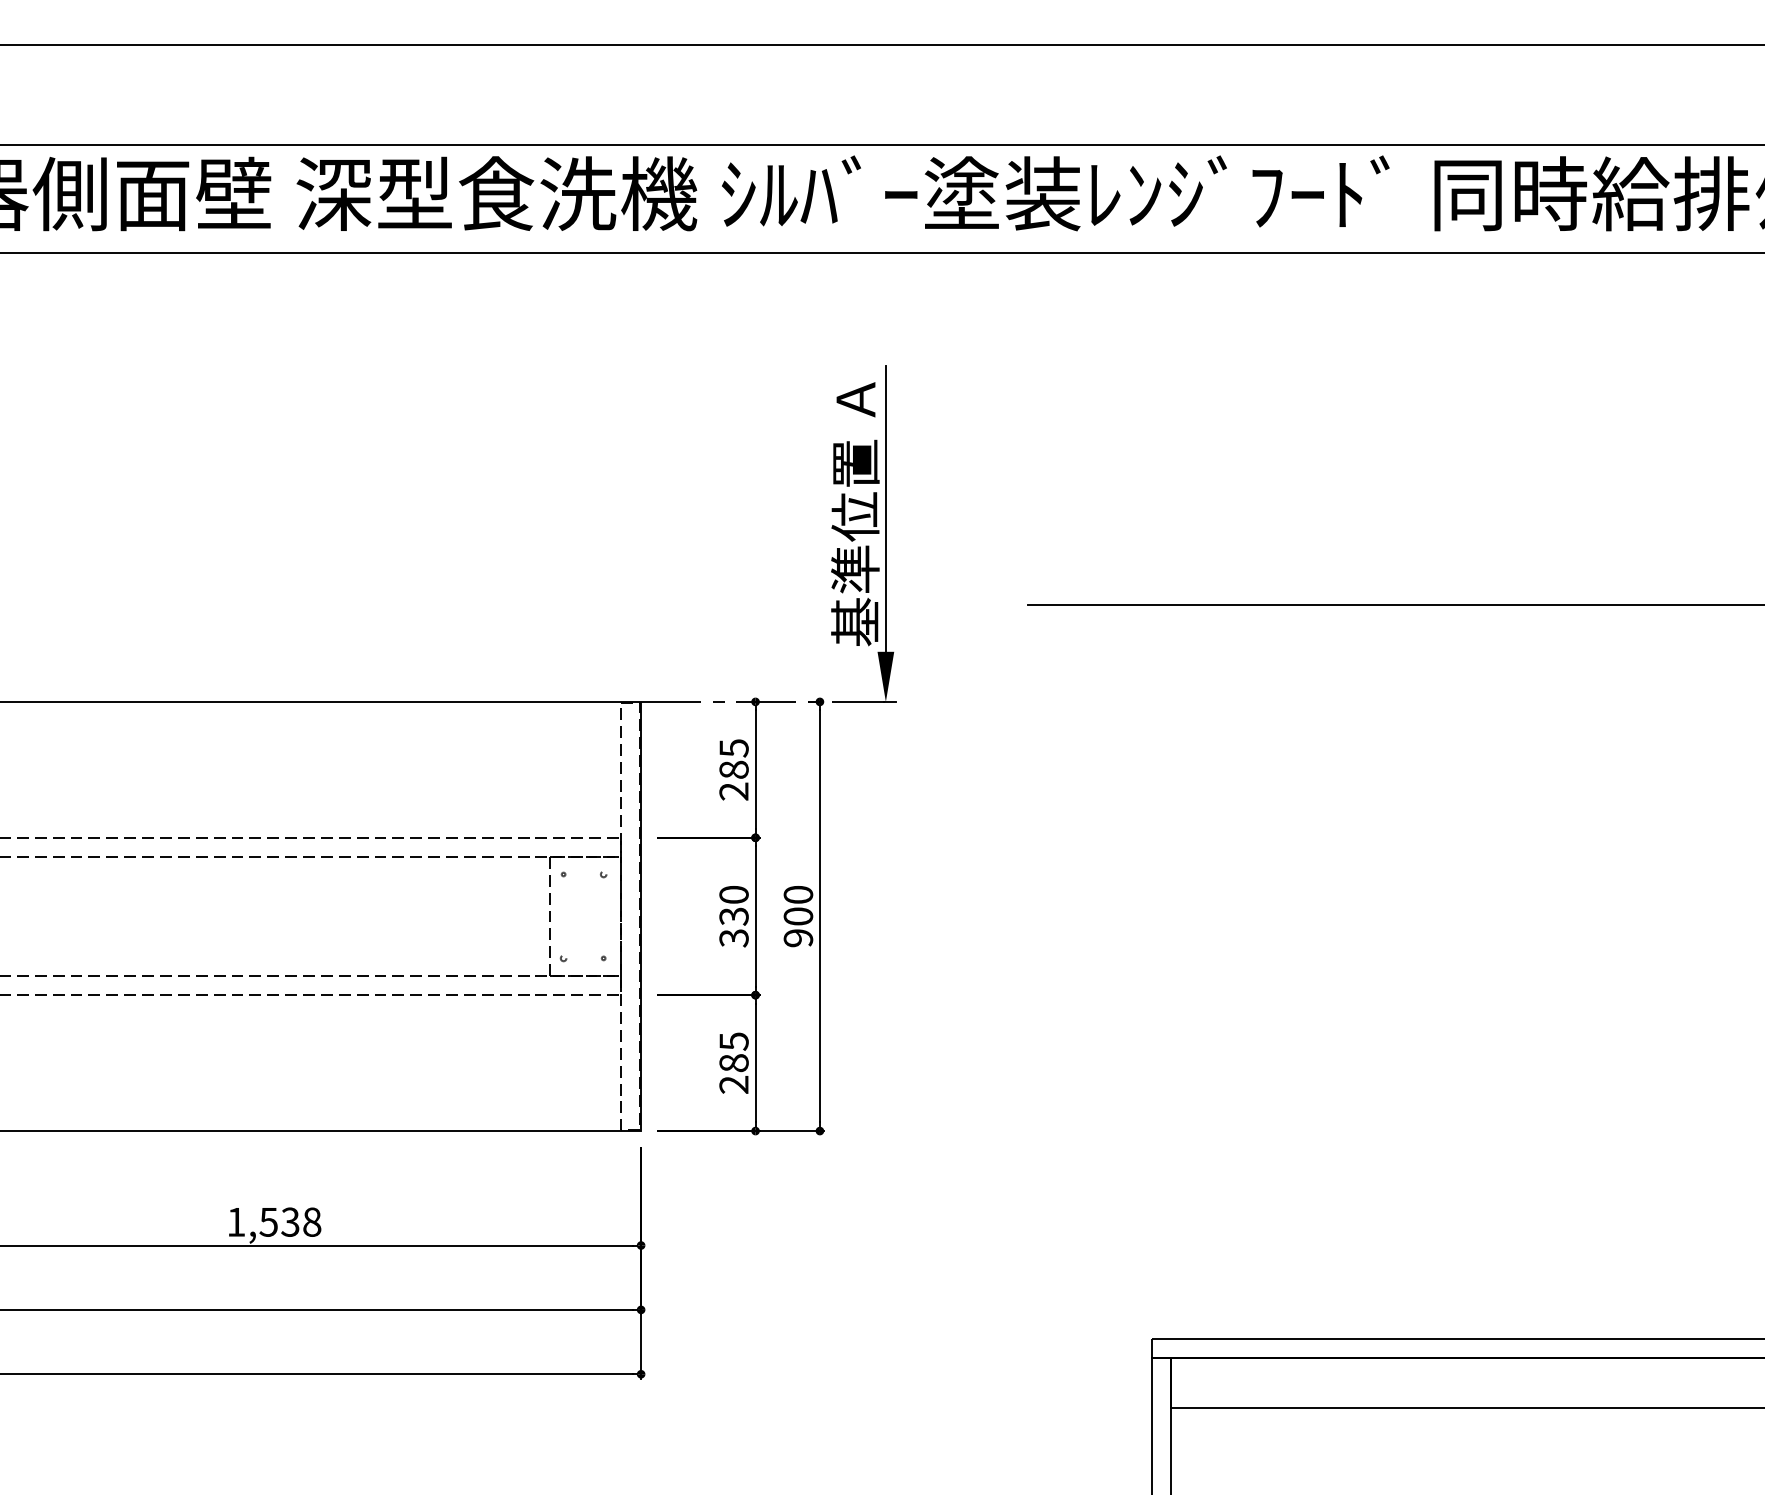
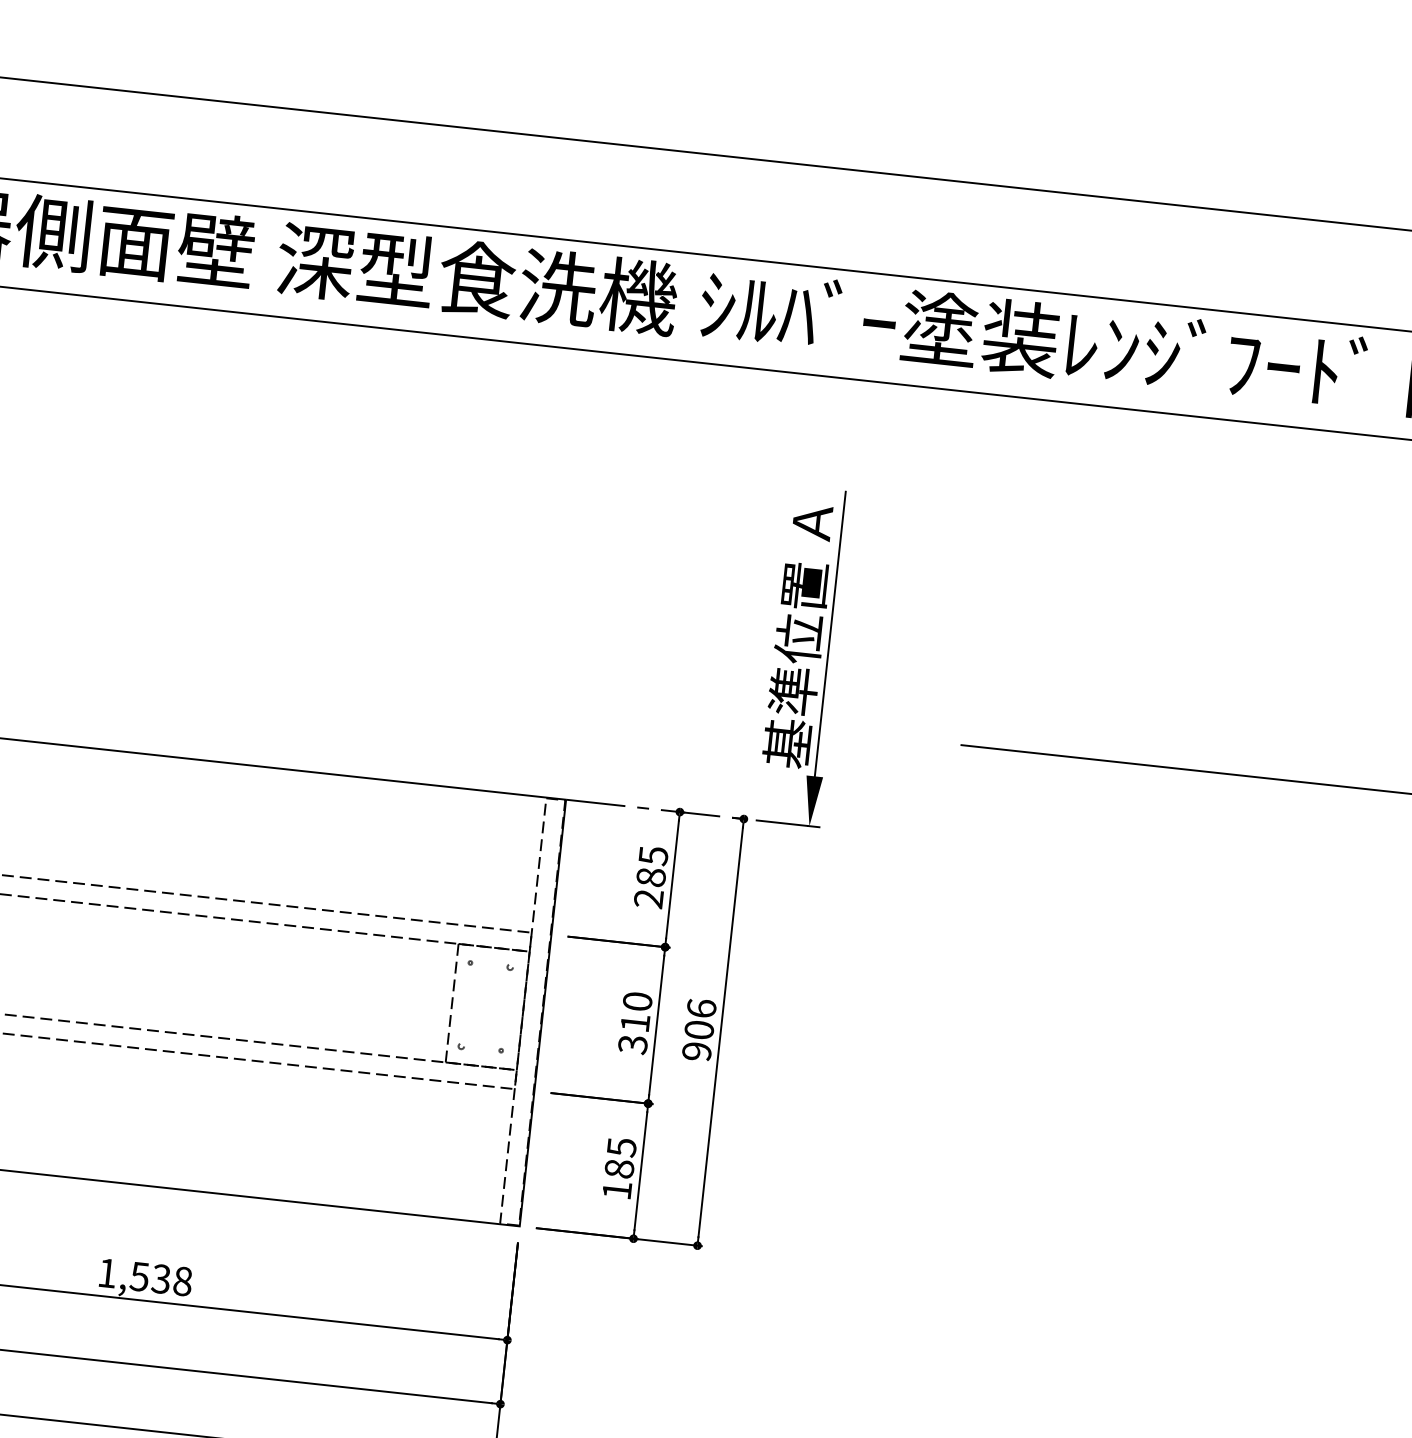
text: (798, 894) -> (701, 1008), 900 -> 906
text: (733, 916) -> (634, 1023), 330 -> 310
text: (733, 1084) -> (616, 1190), 285 -> 185

